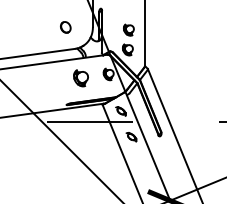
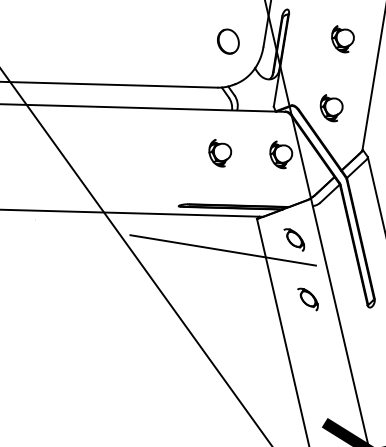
part: (65, 27) -> (227, 41), moved
part: (128, 29) -> (341, 38), moved
part: (81, 77) -> (220, 151), size x0.71

